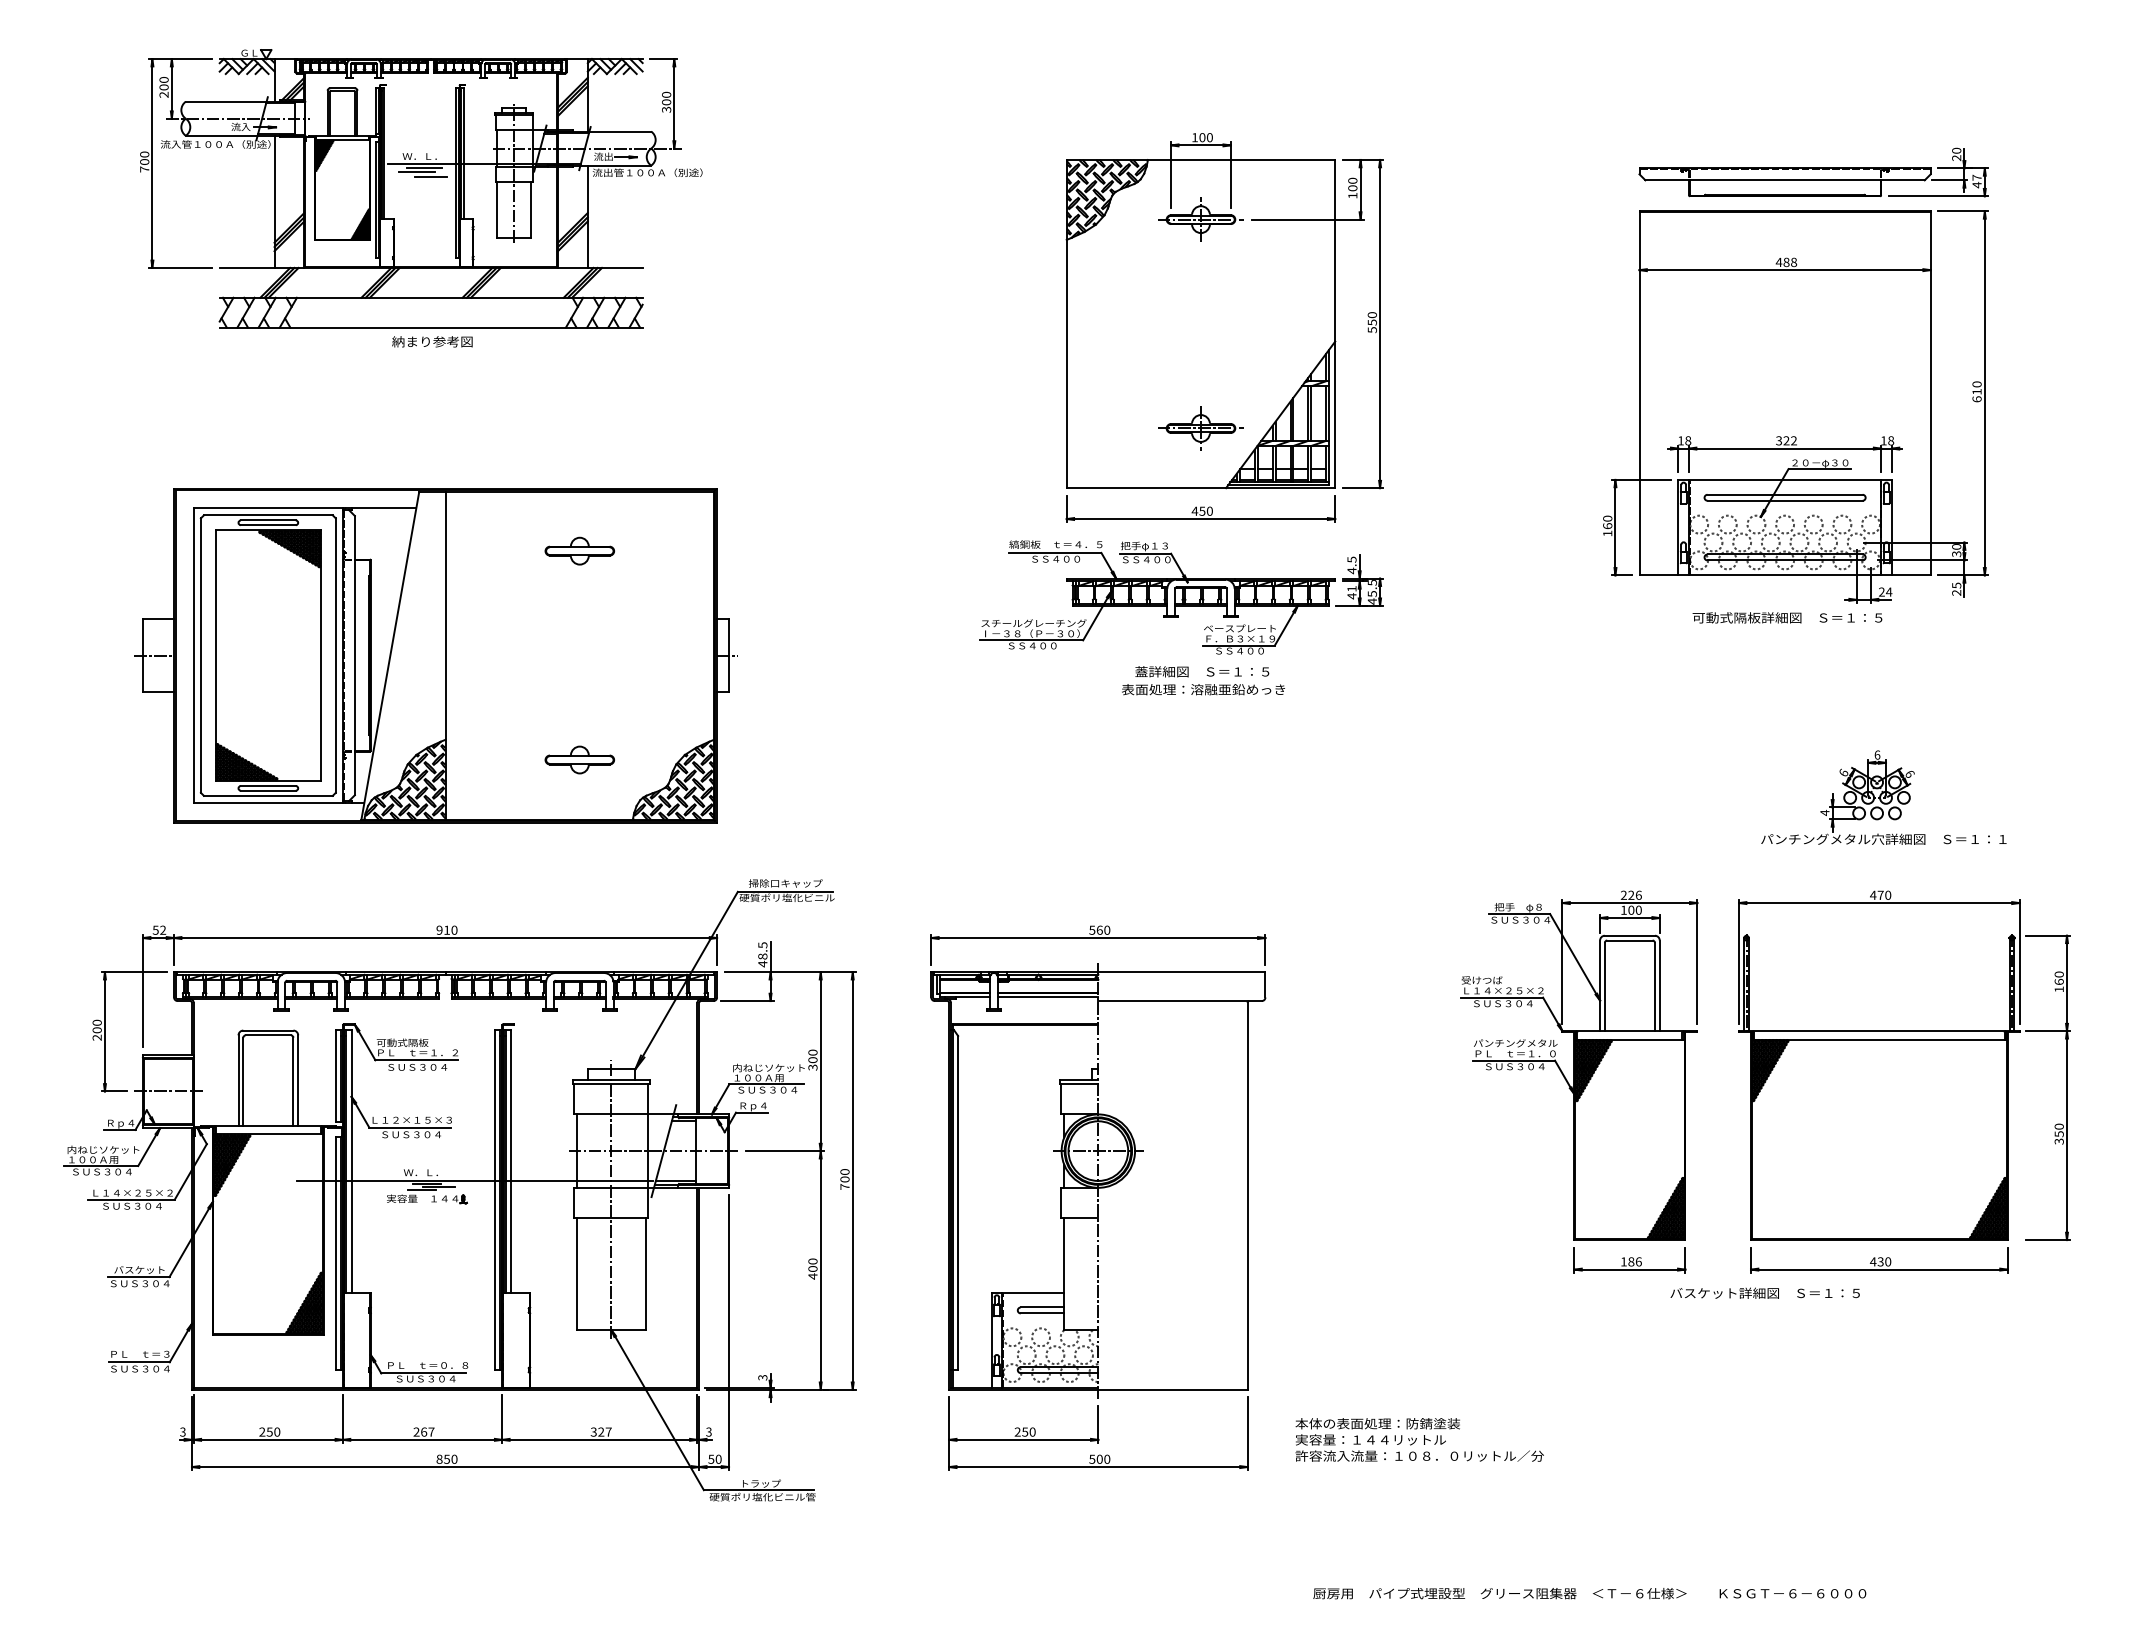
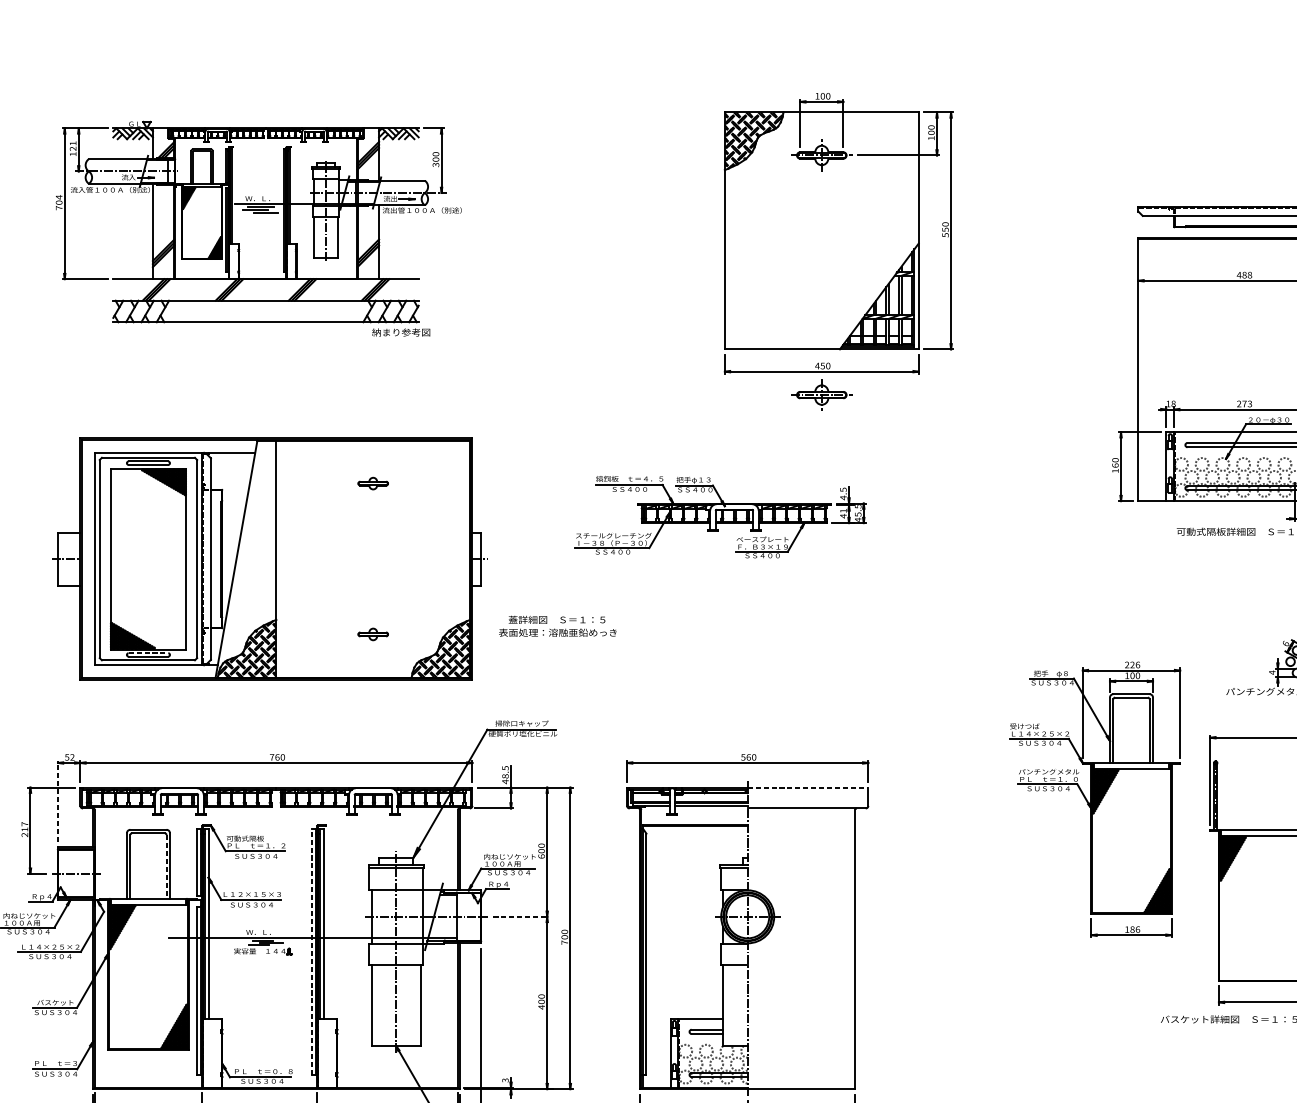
text: (163, 87) -> (72, 148), 200 -> 121
text: (144, 154) -> (59, 197), 700 -> 704
part: (1224, 327) -> (838, 233), moved
text: (432, 341) -> (401, 332), moved
text: (1786, 440) -> (1244, 403), 322 -> 273
part: (579, 550) -> (373, 483), size x0.6
part: (1181, 597) -> (720, 517), moved
text: (1203, 680) -> (557, 626), moved
part: (579, 759) -> (373, 634), size x0.6
line: (268, 785) -> (148, 652), solid -> dashed
text: (443, 929) -> (274, 756), 910 -> 760
line: (1181, 972) -> (807, 787), solid -> dashed
line: (143, 990) -> (58, 800), solid -> dashed
text: (96, 1026) -> (24, 826), 200 -> 217
text: (812, 1067) -> (541, 856), 300 -> 600
part: (1579, 1081) -> (1095, 799), moved
line: (293, 1082) -> (166, 867), solid -> dashed
line: (784, 1151) -> (521, 917), solid -> dashed
line: (495, 1199) -> (312, 951), solid -> dashed

